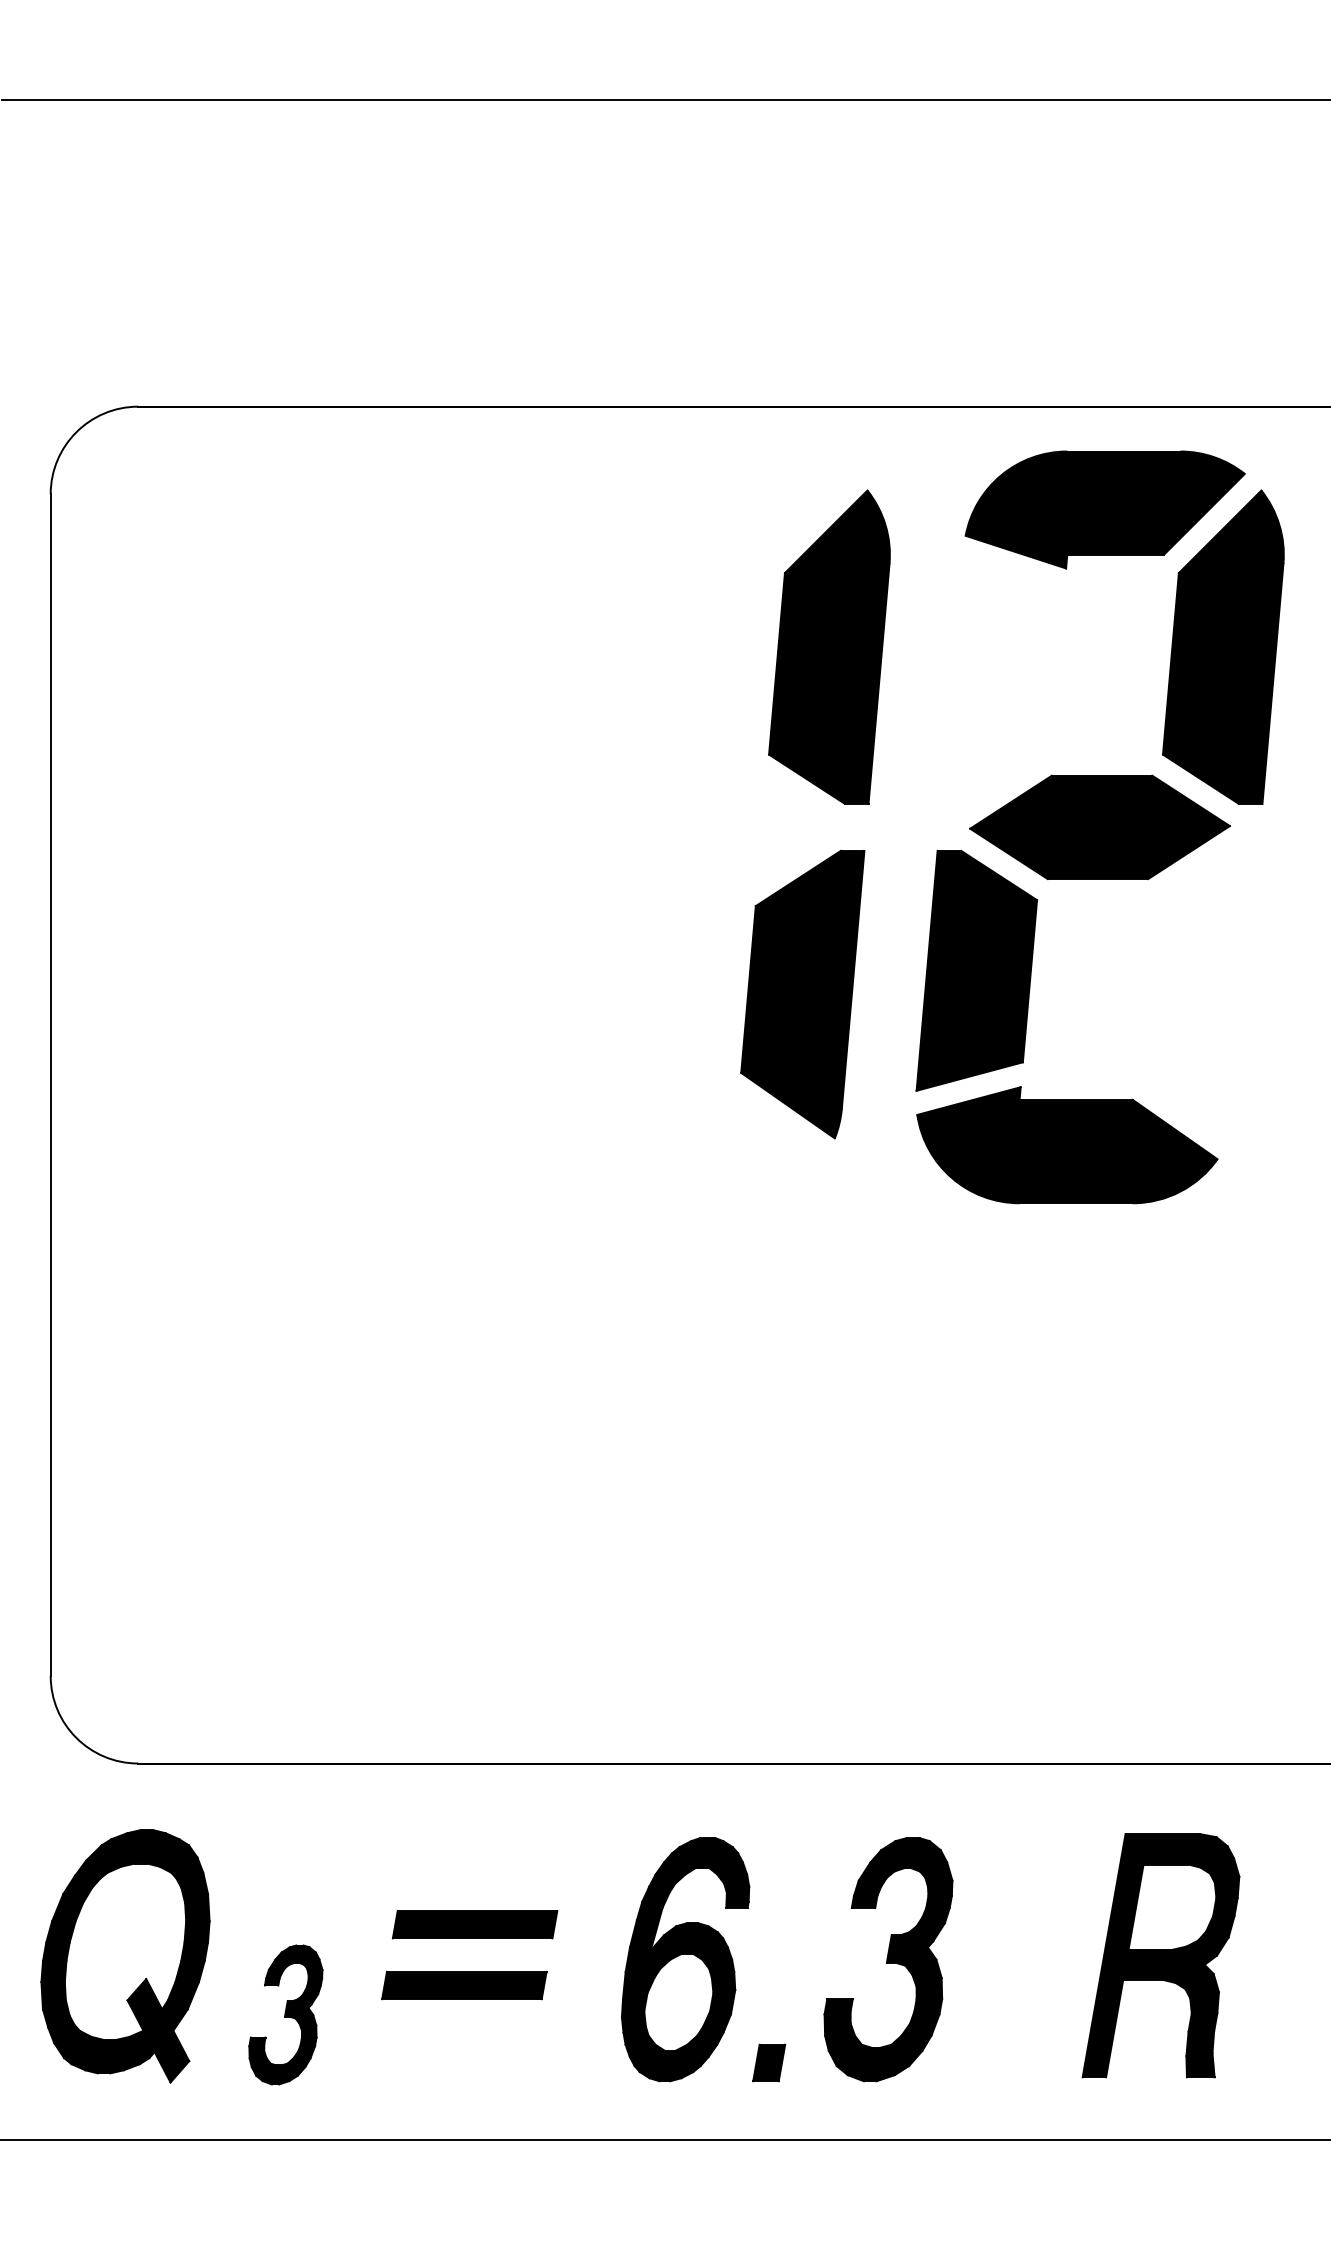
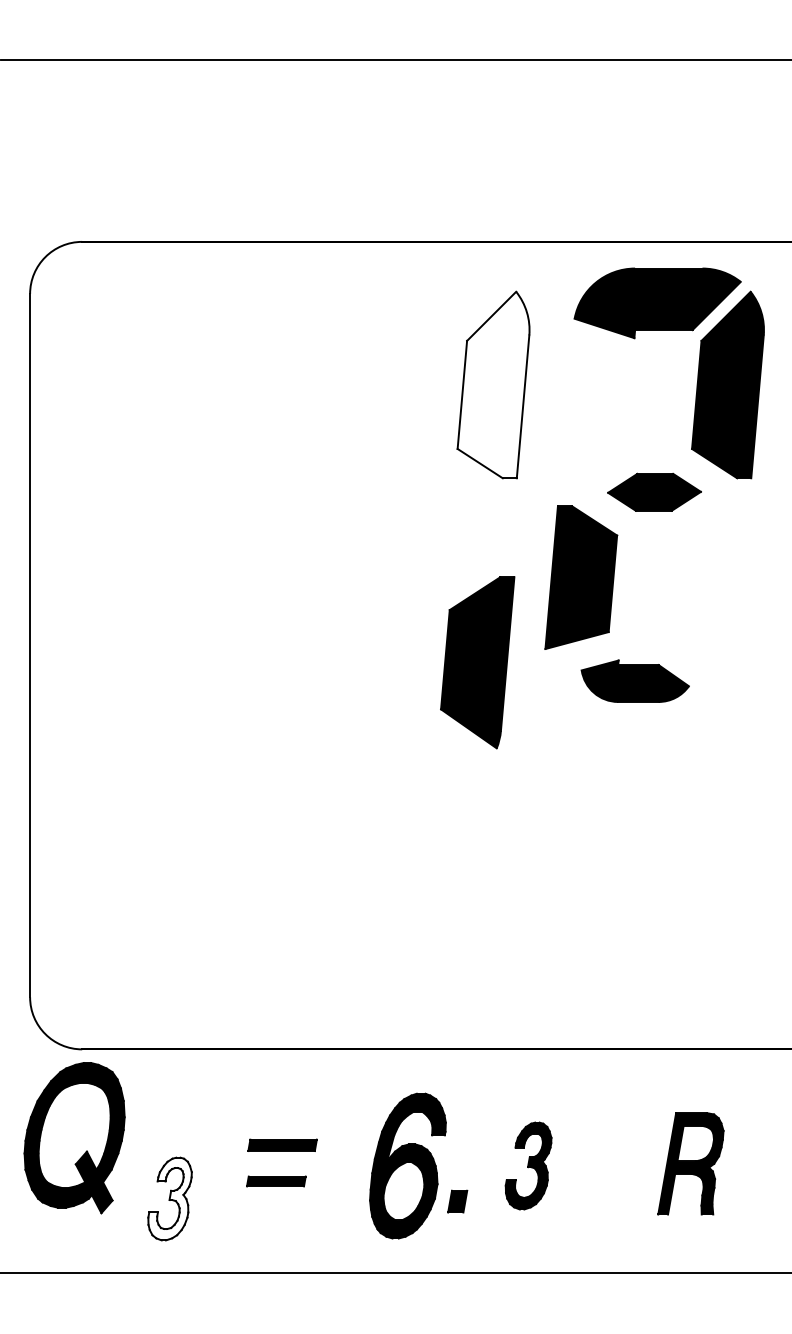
fill: (829, 646) -> (493, 384), removed
part: (1099, 827) -> (654, 492), size x0.6
part: (802, 994) -> (477, 662), moved
part: (1067, 1143) -> (635, 680), size x0.6
part: (474, 1925) -> (282, 1145), size x0.7
part: (1160, 1955) -> (690, 1163), size x0.7
part: (125, 1956) -> (74, 1138), moved
part: (888, 1958) -> (528, 1165), size x0.6
part: (464, 1985) -> (276, 1181), size x0.6
fill: (284, 2014) -> (169, 1198), removed
part: (768, 2062) -> (457, 1201), moved

